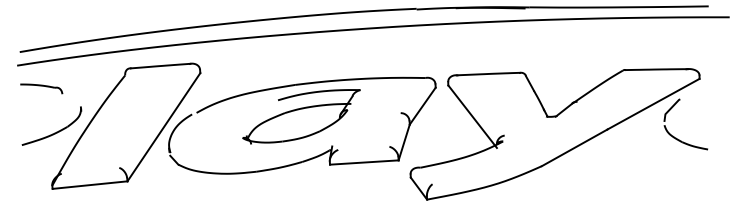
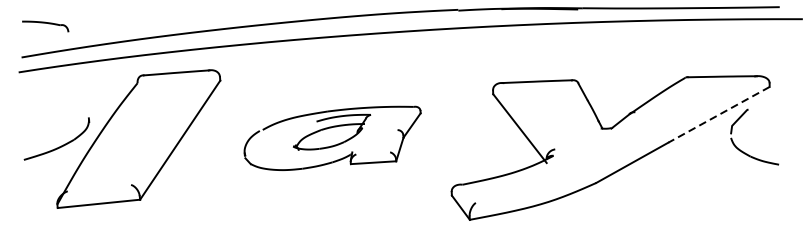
part: (41, 88) -> (45, 26), moved
line: (653, 104) -> (718, 115), solid -> dashed
part: (302, 125) -> (332, 138), size x0.6

